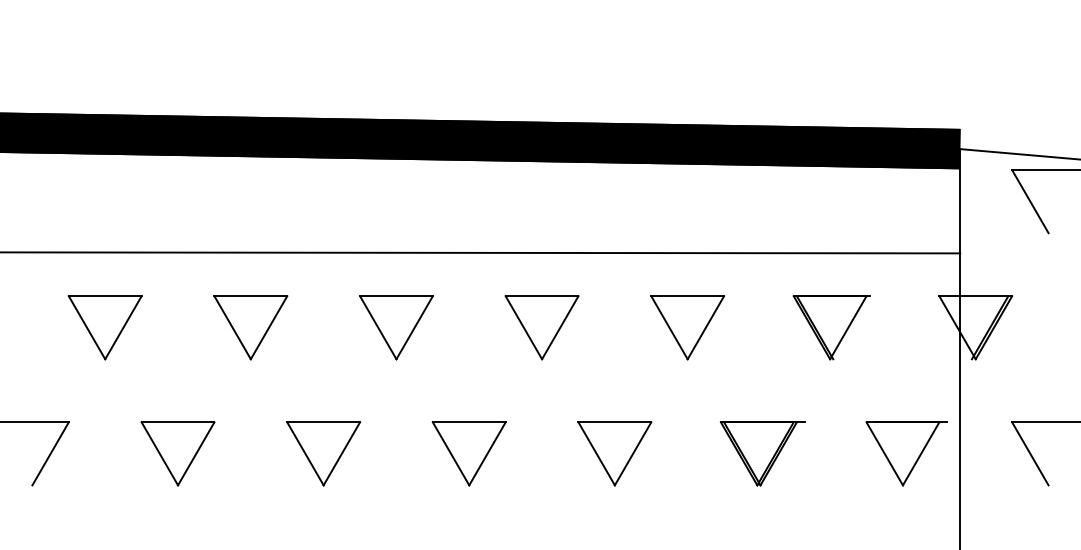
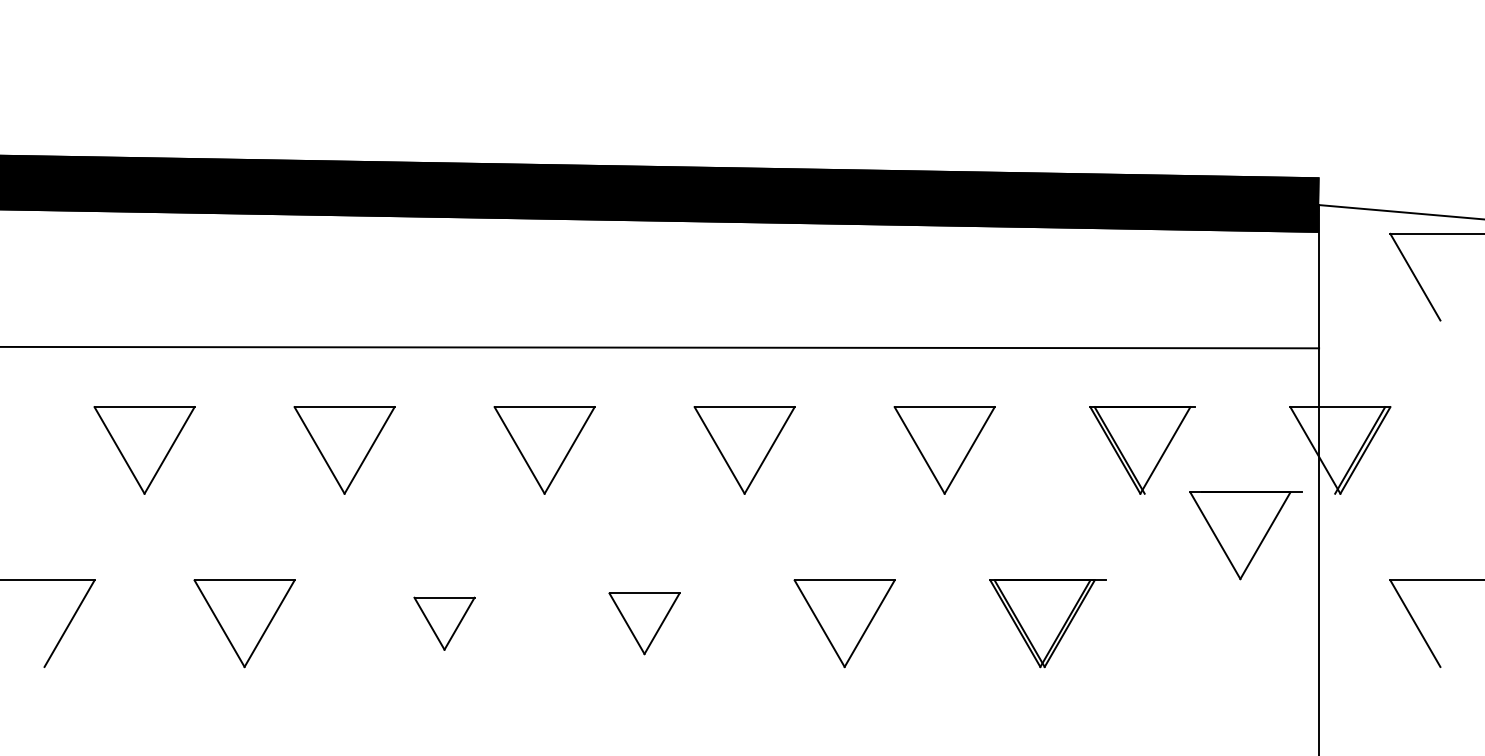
part: (323, 453) -> (444, 623), size x0.6
part: (468, 453) -> (643, 623), size x0.7
part: (906, 453) -> (1245, 535), moved

